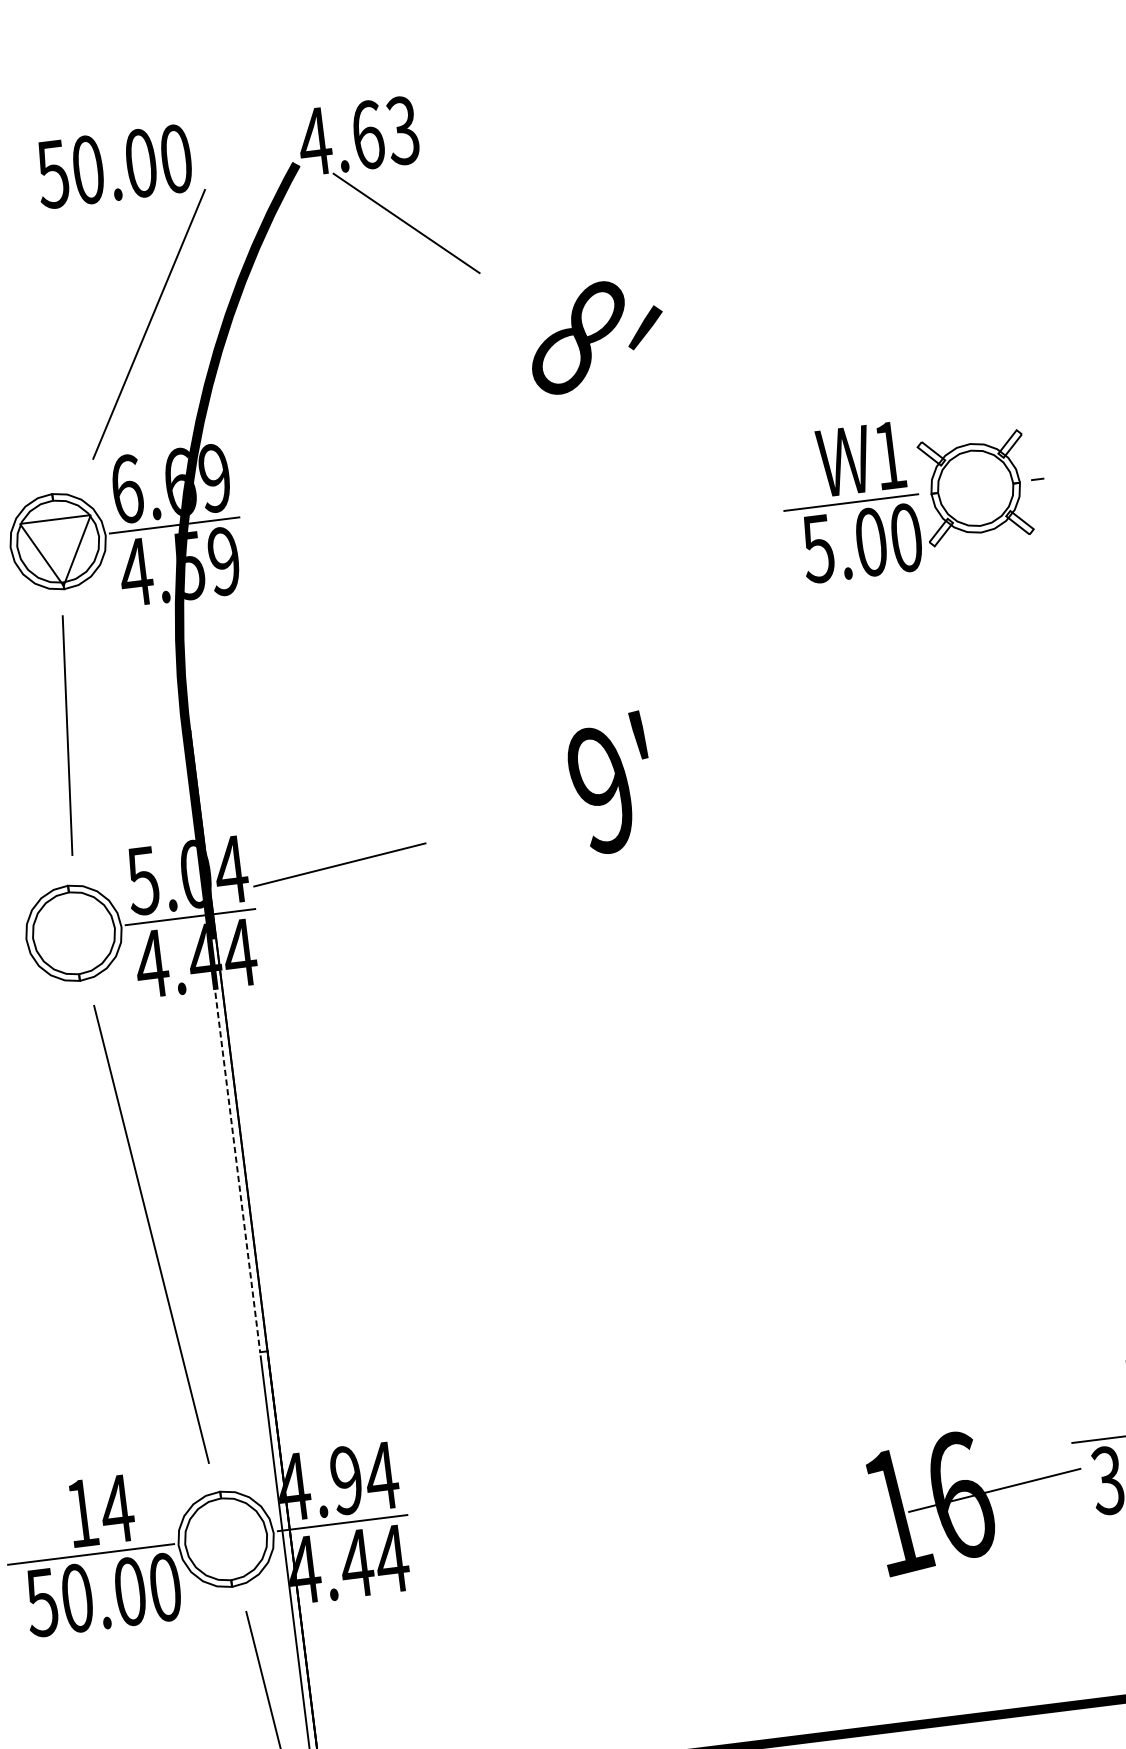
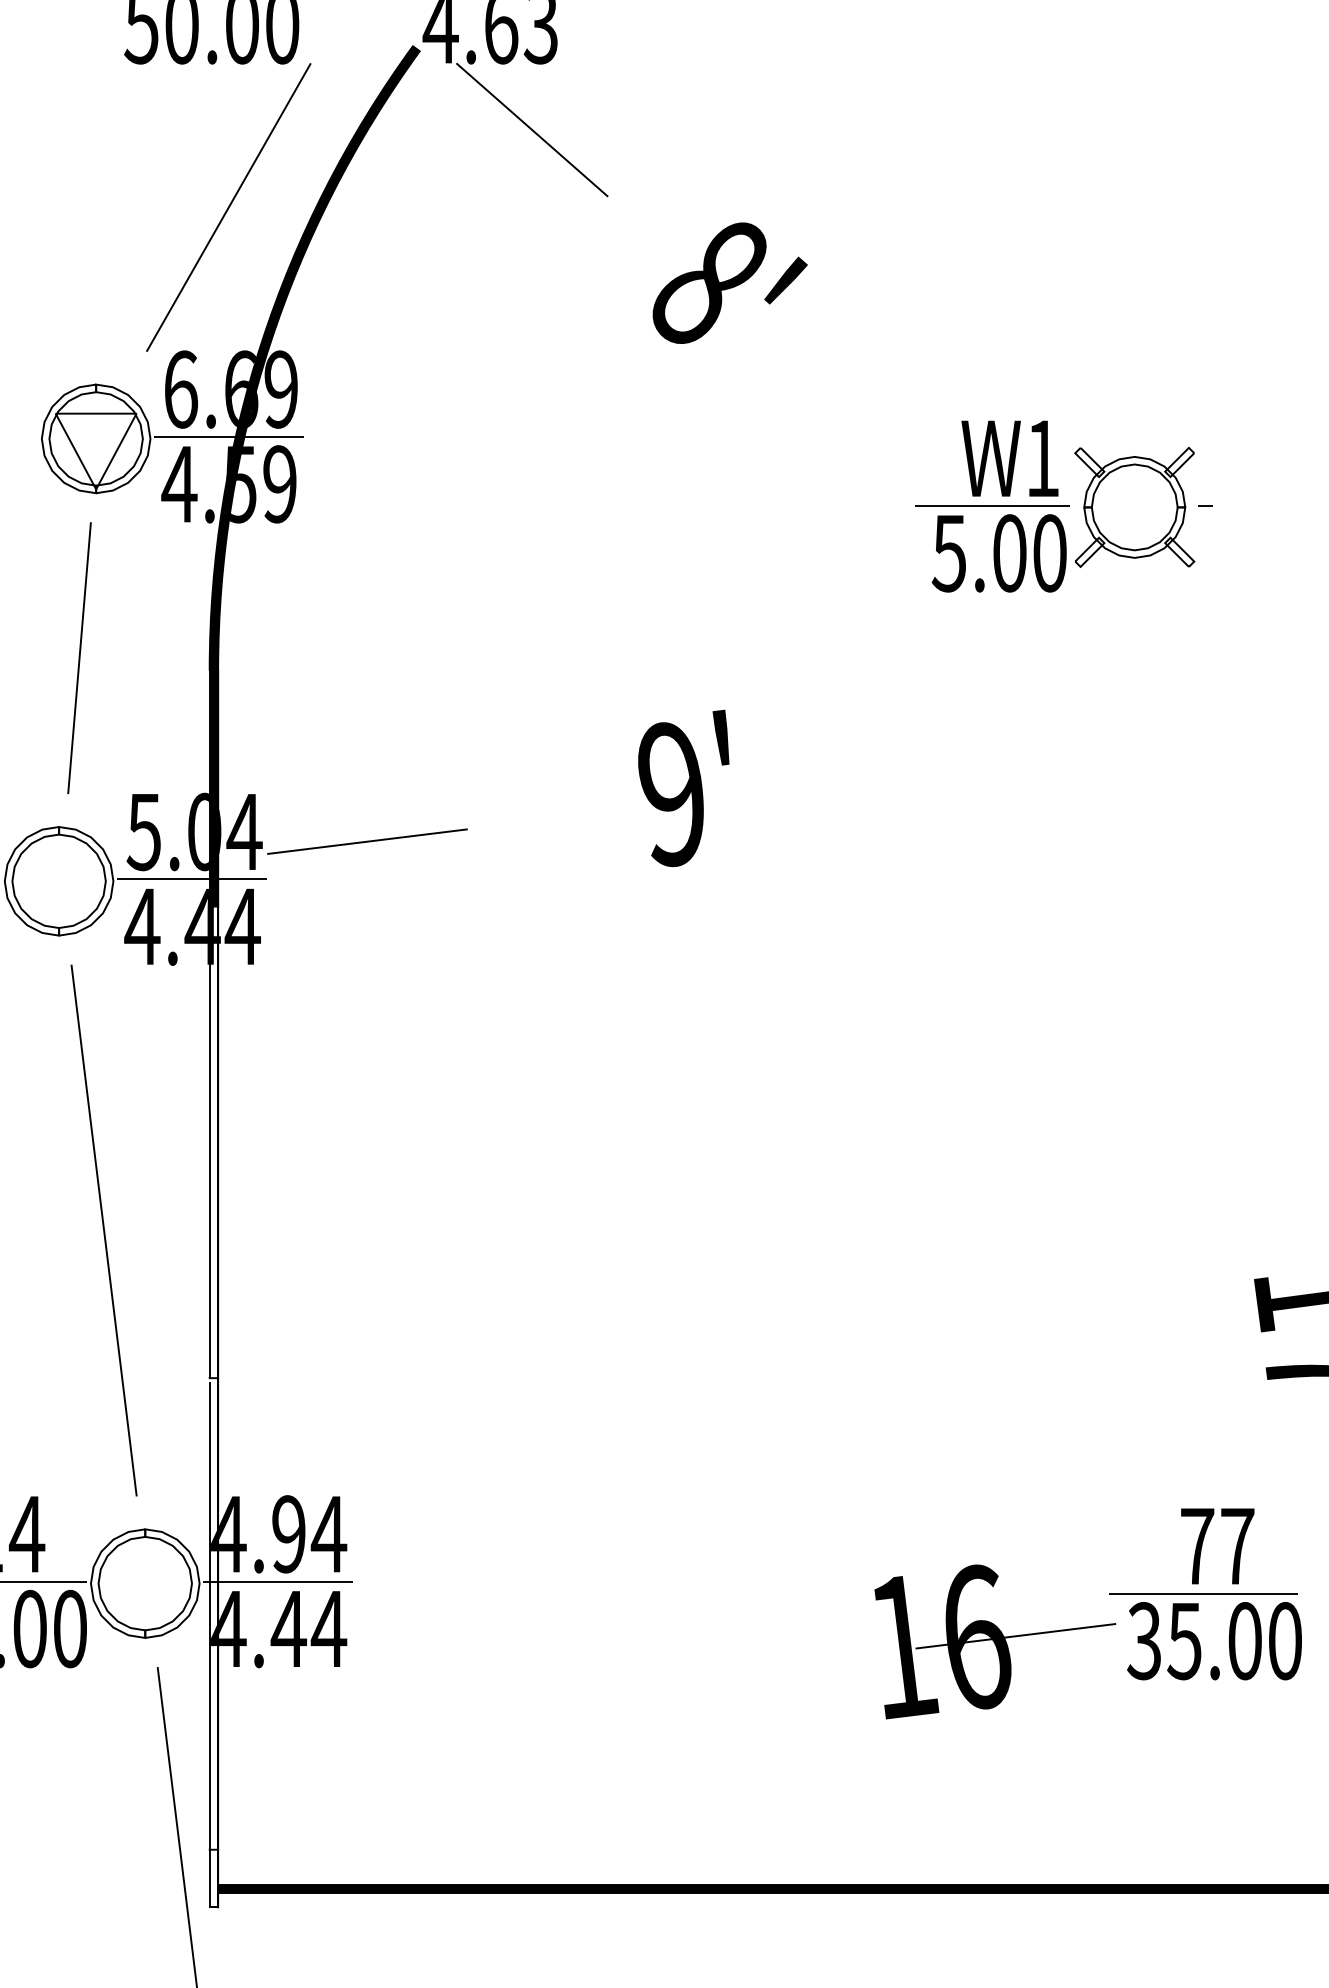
line: (234, 1144) -> (209, 1140), dashed -> solid

